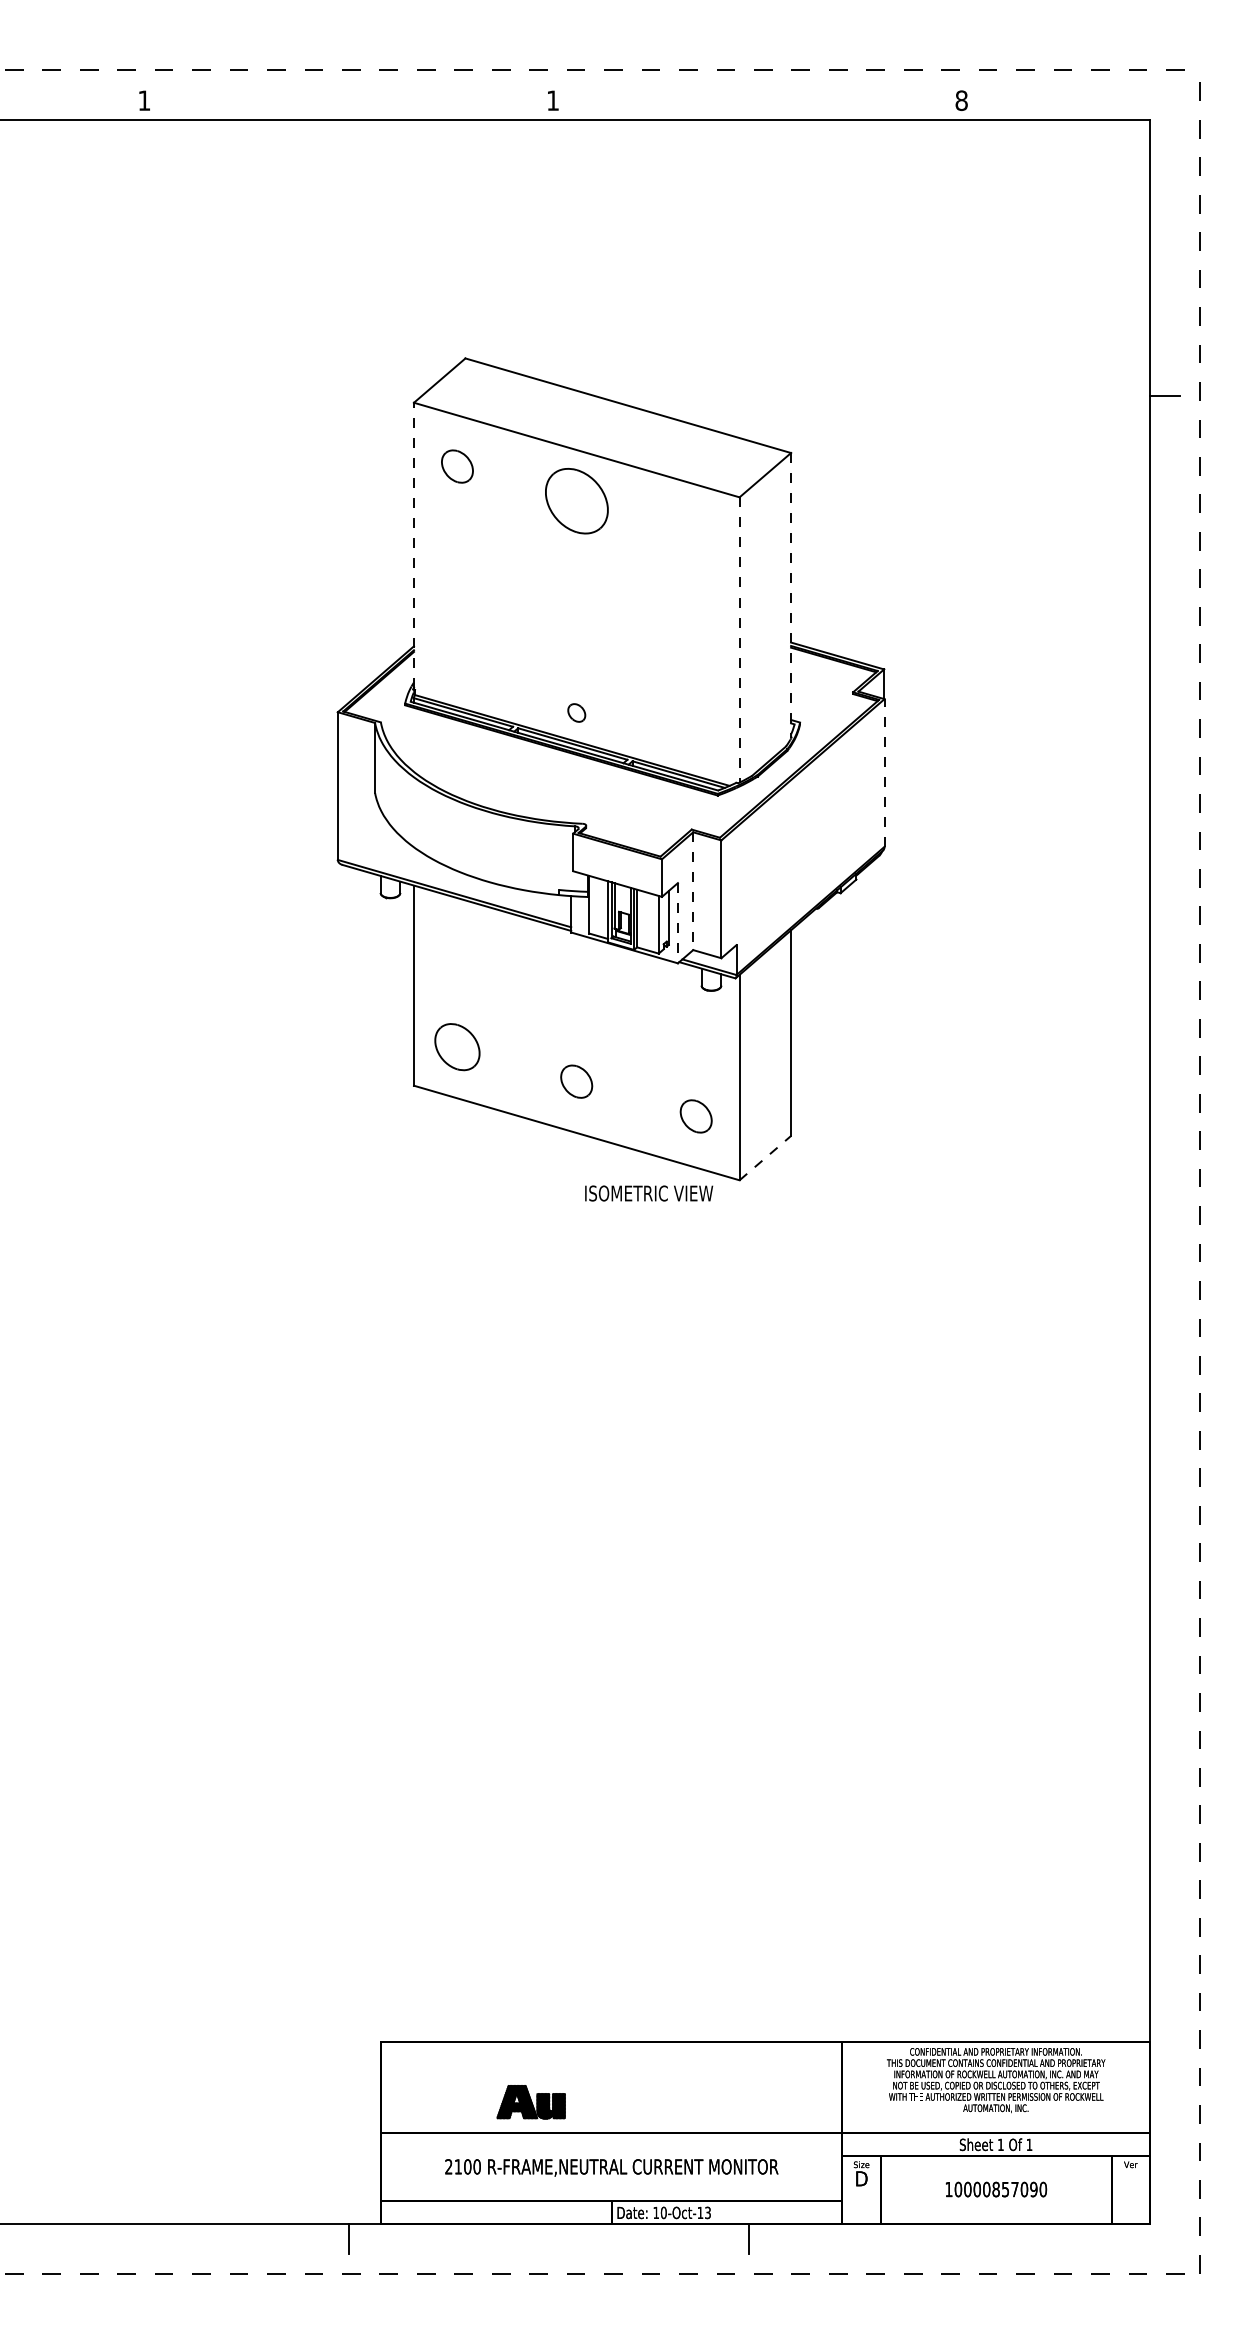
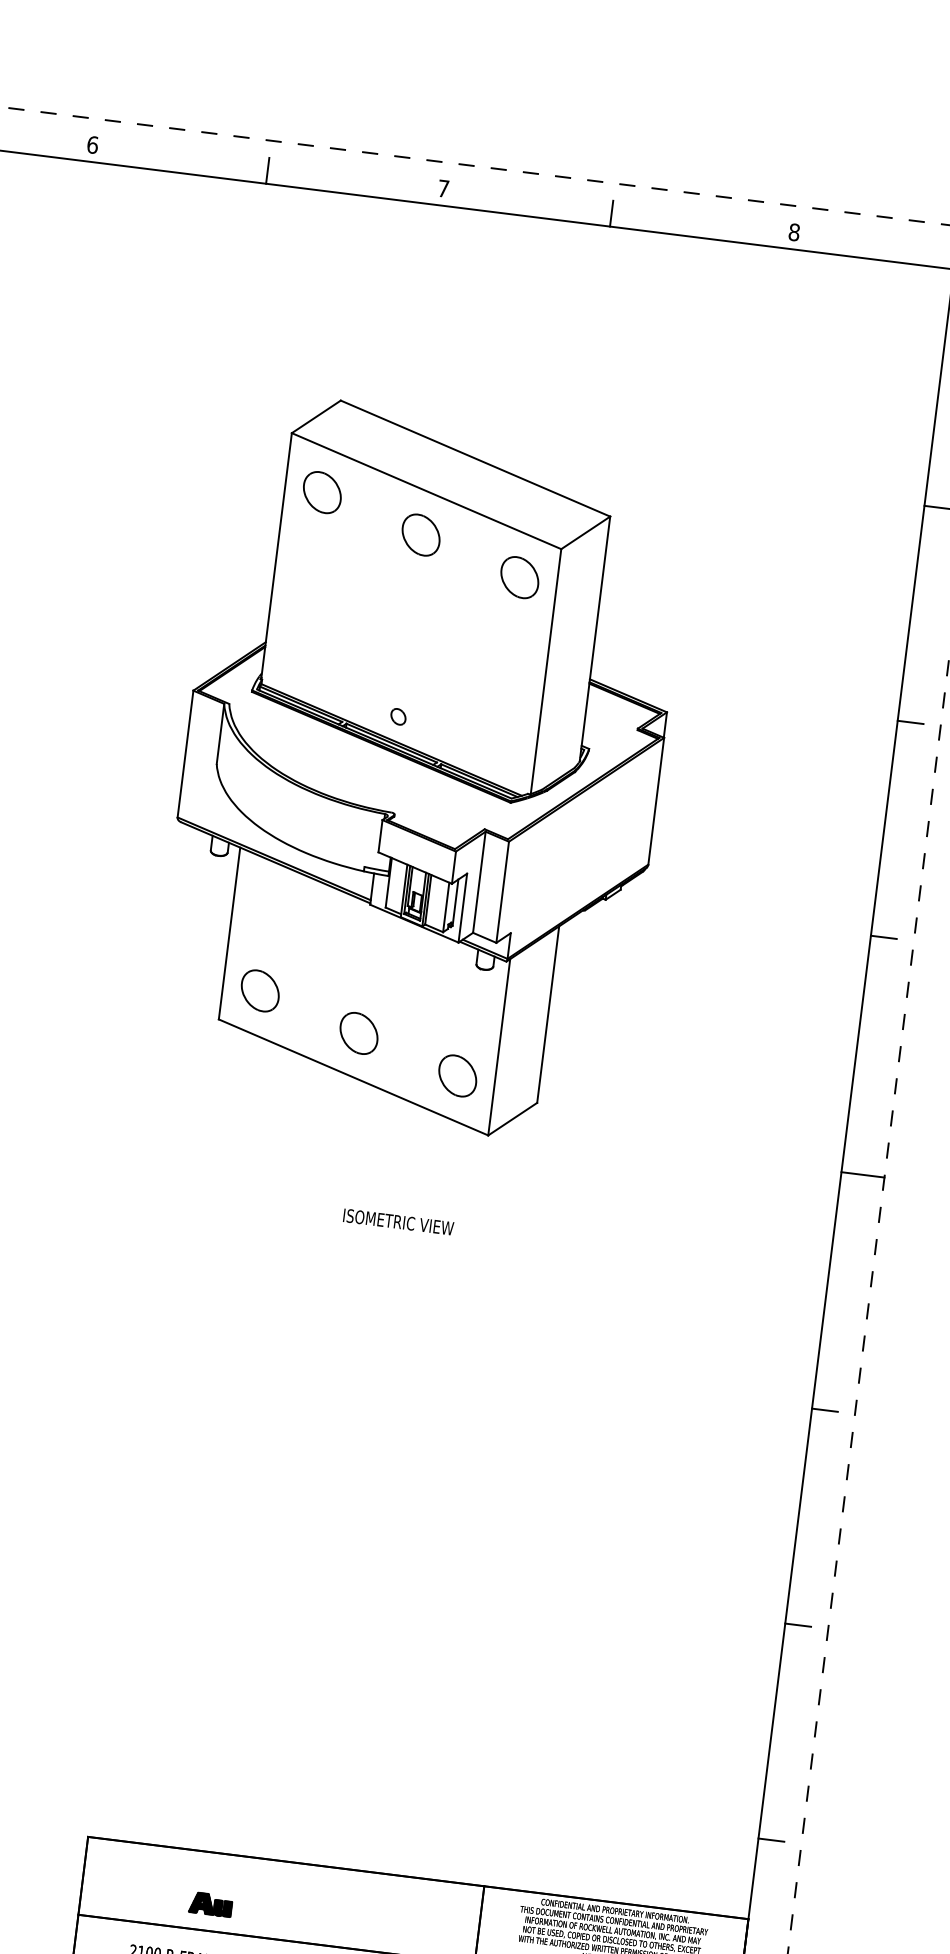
text: (144, 100) -> (92, 144), 1 -> 6
text: (552, 100) -> (443, 188), 1 -> 7
line: (348, 105) -> (267, 170), added
line: (749, 105) -> (611, 213), added
part: (457, 466) -> (322, 492), size x1.43
part: (576, 501) -> (420, 535), size x0.71
part: (696, 535) -> (520, 577), added
line: (413, 545) -> (276, 555), dashed -> solid
line: (791, 595) -> (595, 638), dashed -> solid
line: (739, 639) -> (546, 671), dashed -> solid
line: (1165, 646) -> (910, 722), added
line: (884, 772) -> (656, 800), dashed -> solid
line: (693, 891) -> (479, 882), dashed -> solid
line: (1165, 896) -> (884, 937), added
line: (677, 923) -> (462, 908), dashed -> solid
part: (576, 1081) -> (358, 1033), size x1.43
part: (696, 1116) -> (458, 1076), size x1.43
line: (765, 1158) -> (512, 1119), dashed -> solid
line: (1175, 1172) -> (863, 1175), added
text: (649, 1193) -> (398, 1222), moved
line: (1165, 1447) -> (825, 1410), added
line: (1165, 1697) -> (798, 1624), added
line: (1165, 1948) -> (771, 1840), added
part: (531, 2101) -> (211, 1904), size x0.71

